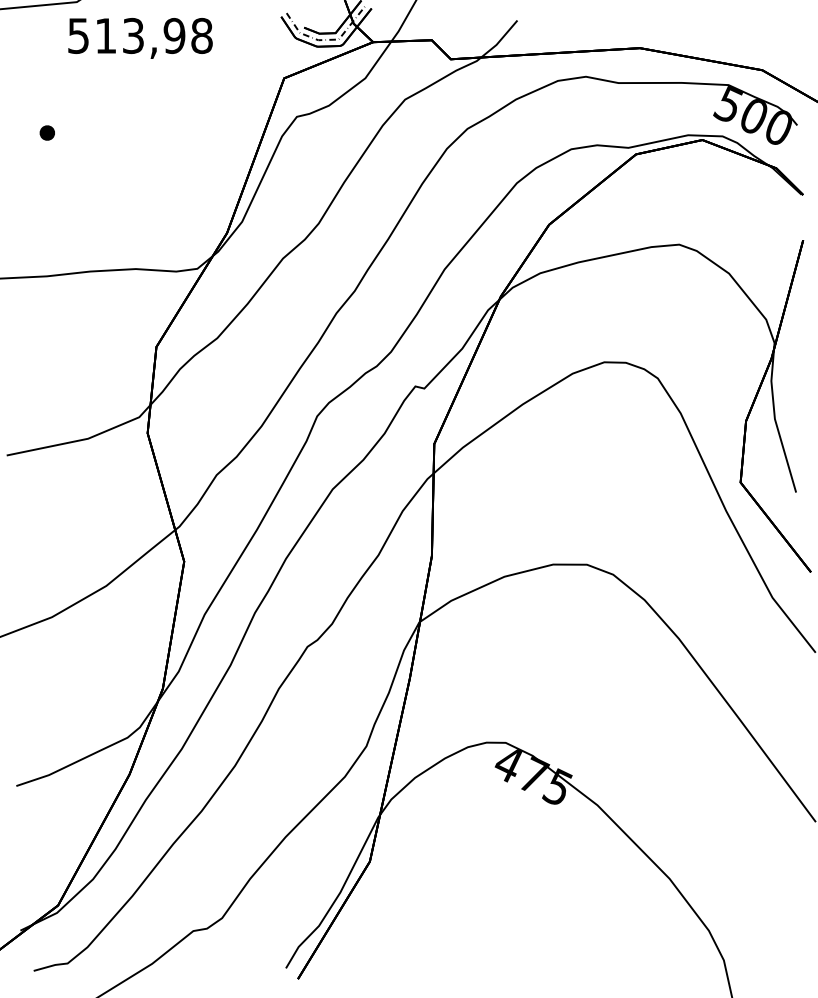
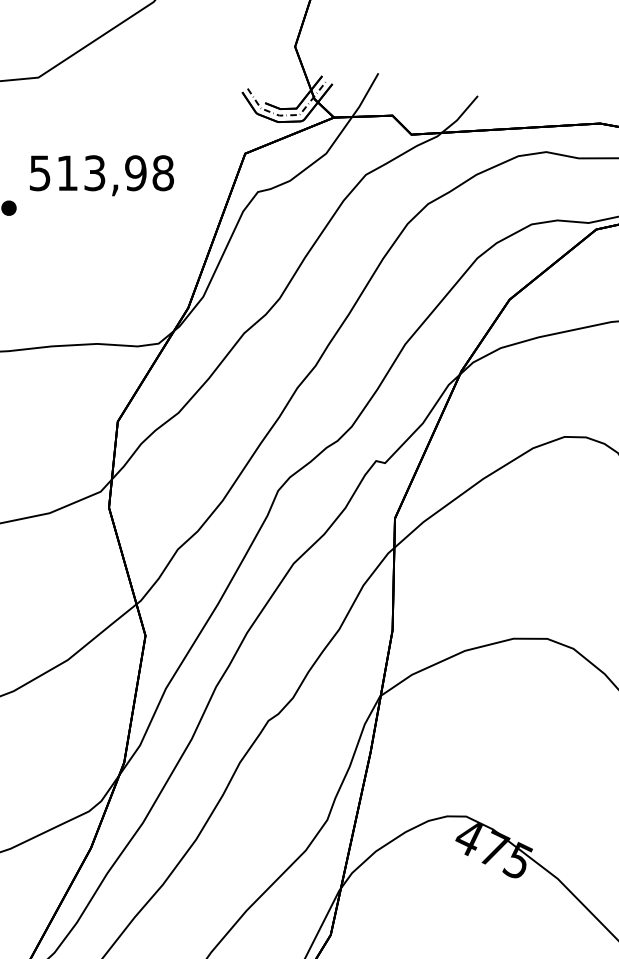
text: (140, 38) -> (101, 175), moved

